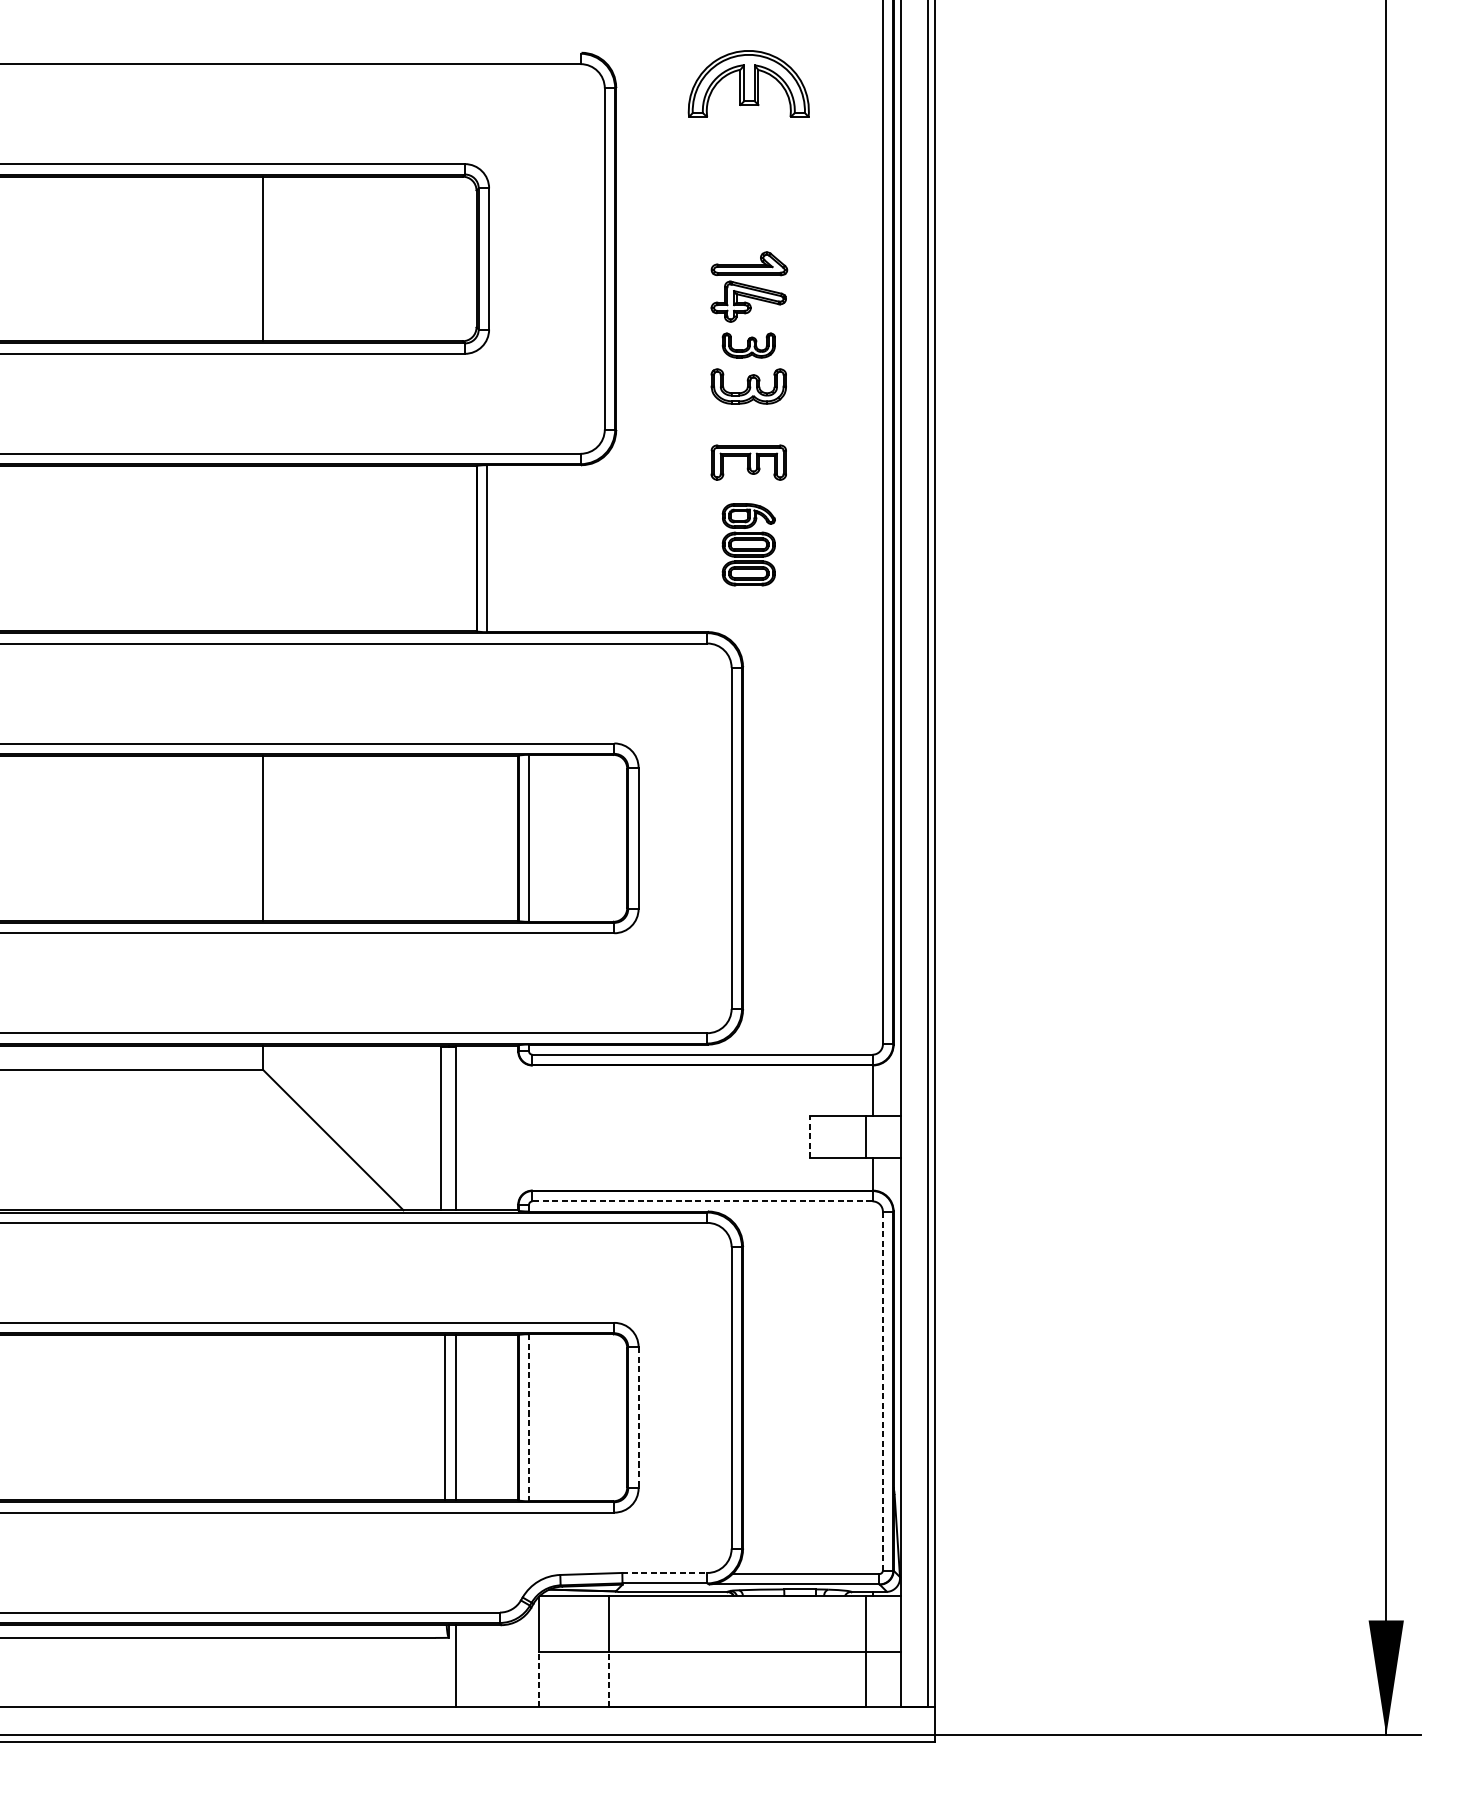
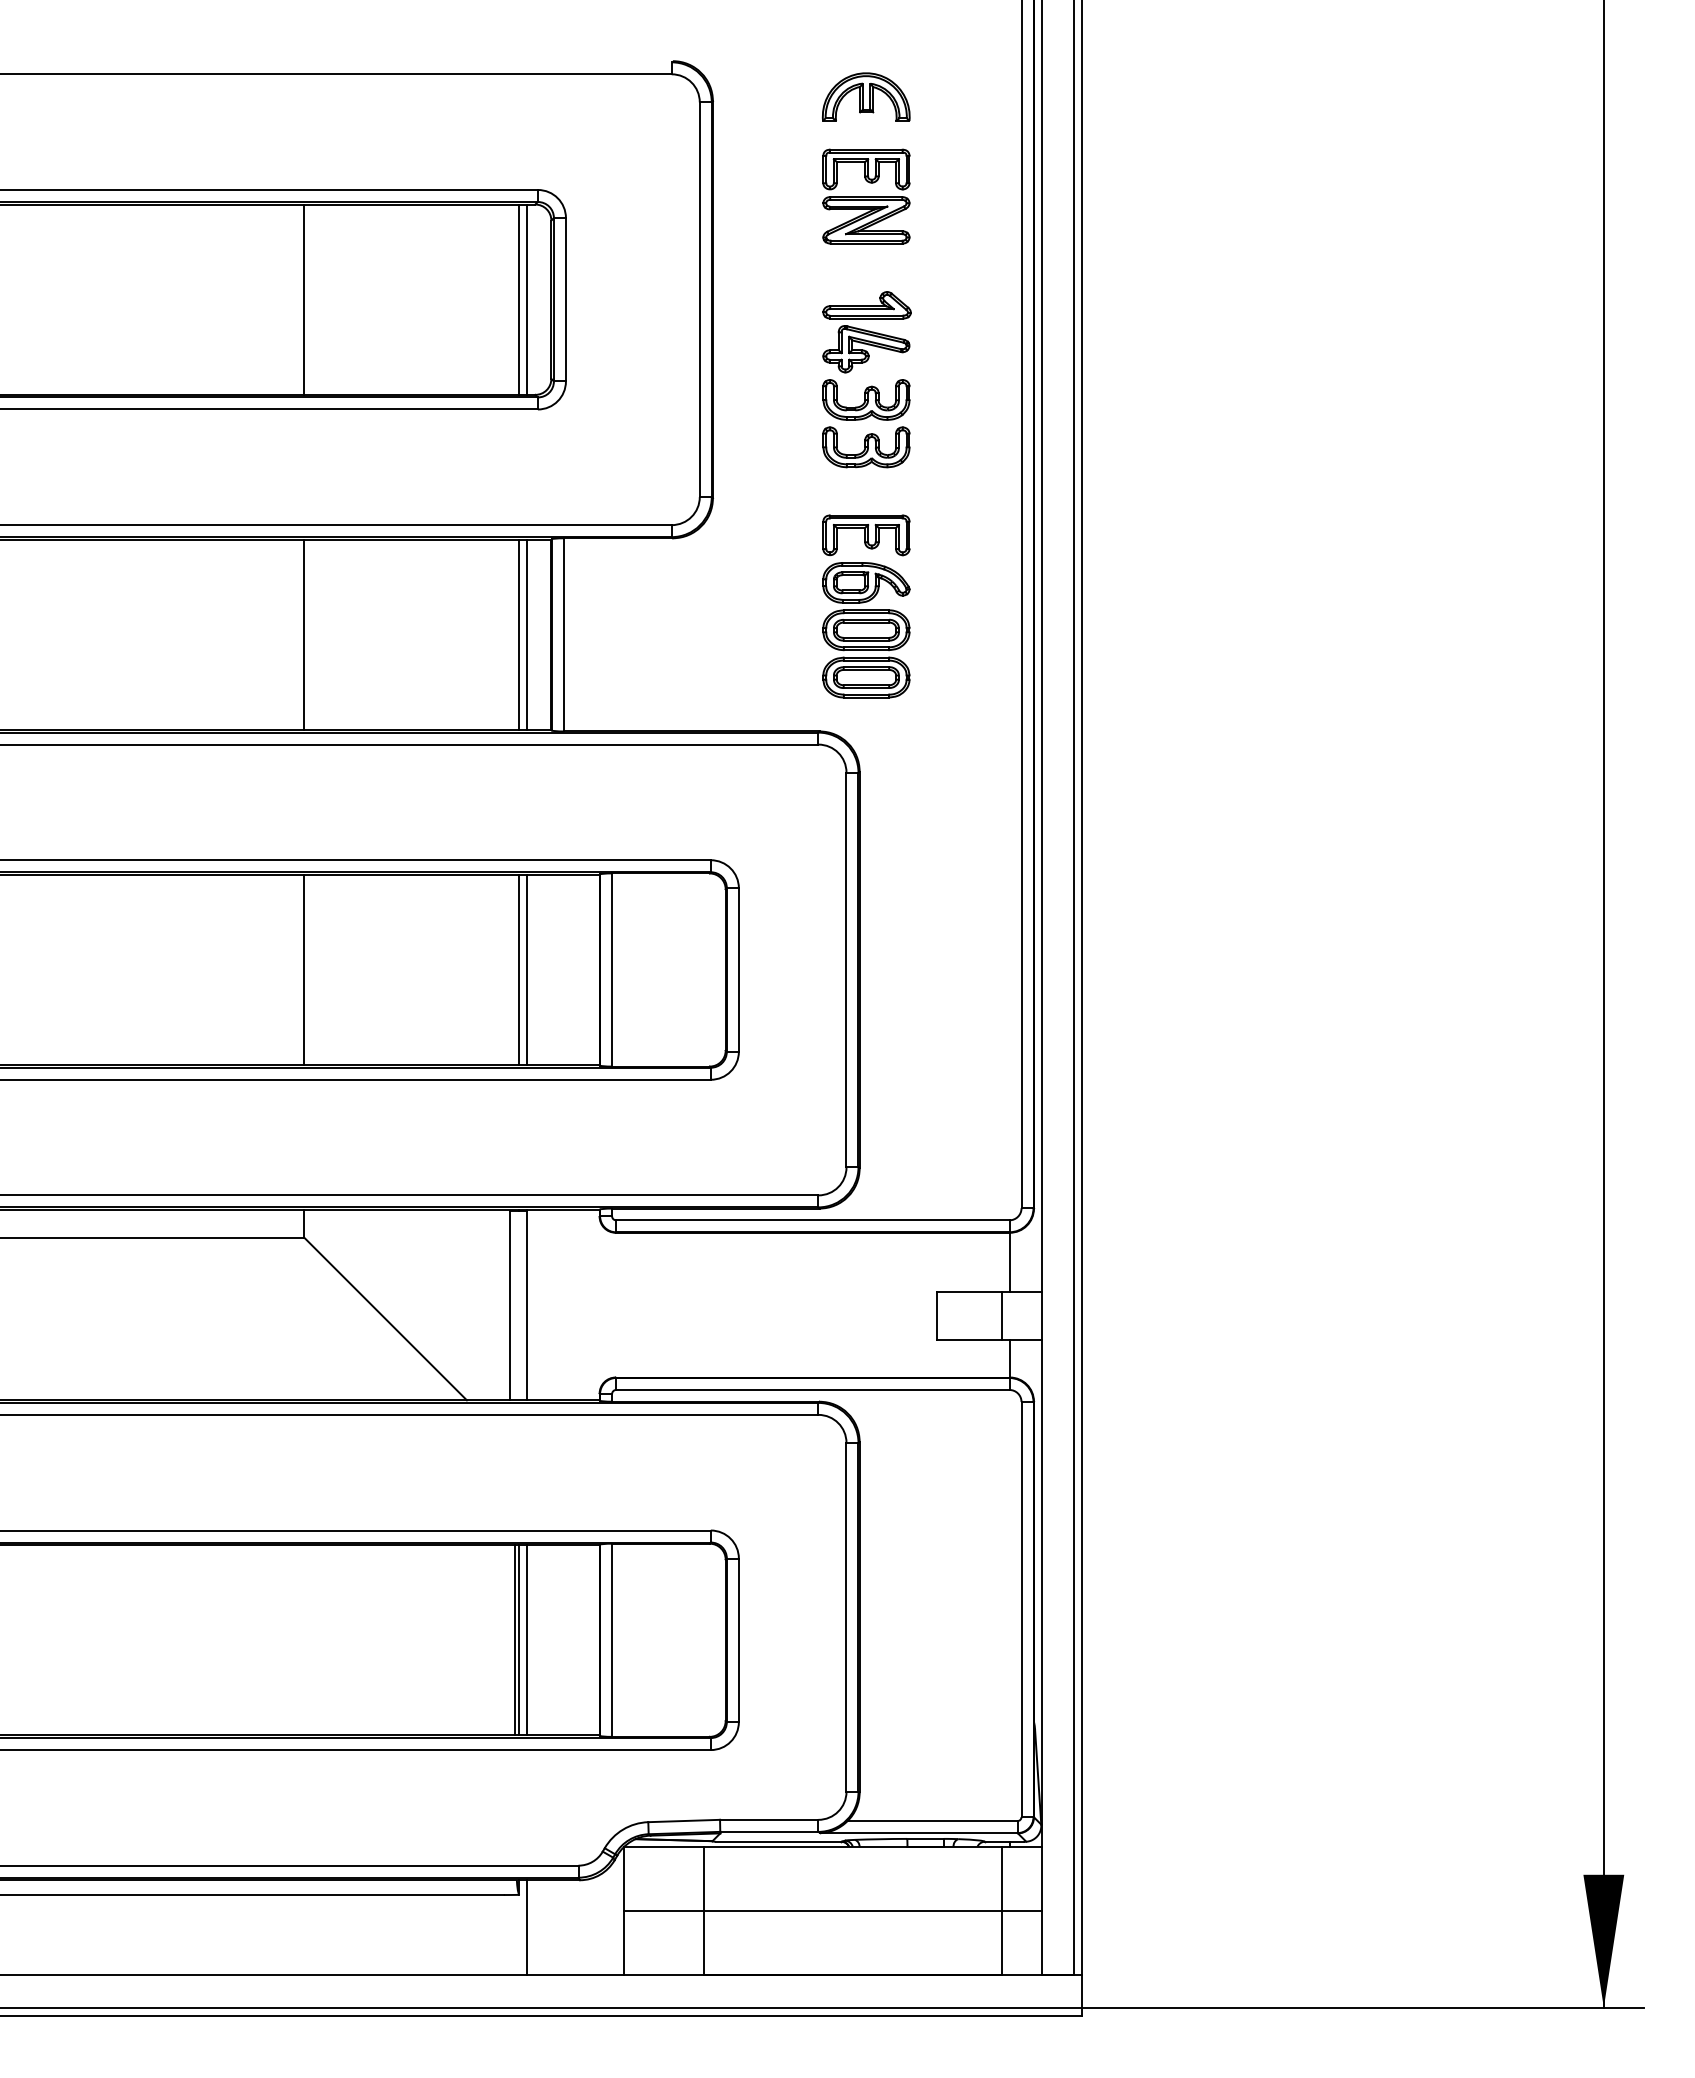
part: (748, 83) -> (865, 96), size x0.62
part: (748, 169) -> (866, 196), added
line: (448, 258) -> (519, 299), added
line: (455, 258) -> (527, 299), added
part: (748, 345) -> (866, 399), size x1.43
part: (748, 544) -> (866, 630), size x1.43
line: (263, 548) -> (304, 634), added
line: (448, 548) -> (519, 634), added
line: (455, 548) -> (527, 634), added
line: (448, 837) -> (519, 969), added
line: (455, 837) -> (527, 969), added
line: (810, 1137) -> (937, 1315), dashed -> solid
line: (702, 1201) -> (812, 1390), dashed -> solid
line: (882, 1391) -> (1021, 1609), dashed -> solid
line: (448, 1417) -> (519, 1640), added
line: (529, 1417) -> (612, 1640), dashed -> solid
line: (638, 1417) -> (738, 1640), dashed -> solid
line: (665, 1572) -> (769, 1819), dashed -> solid
line: (538, 1678) -> (623, 1942), dashed -> solid
line: (608, 1678) -> (704, 1942), dashed -> solid

